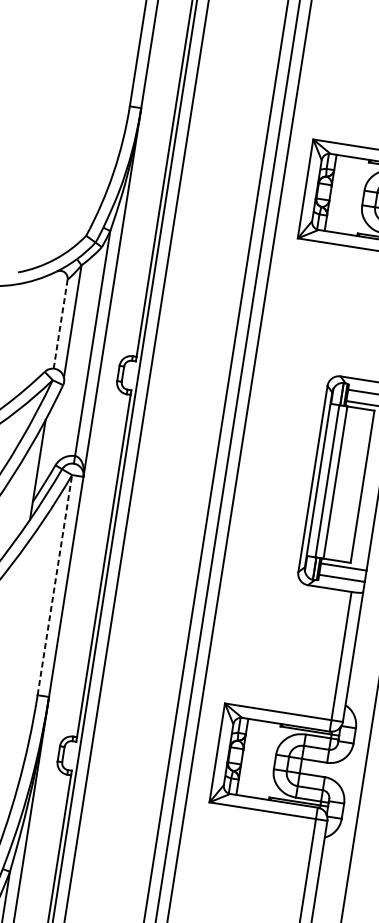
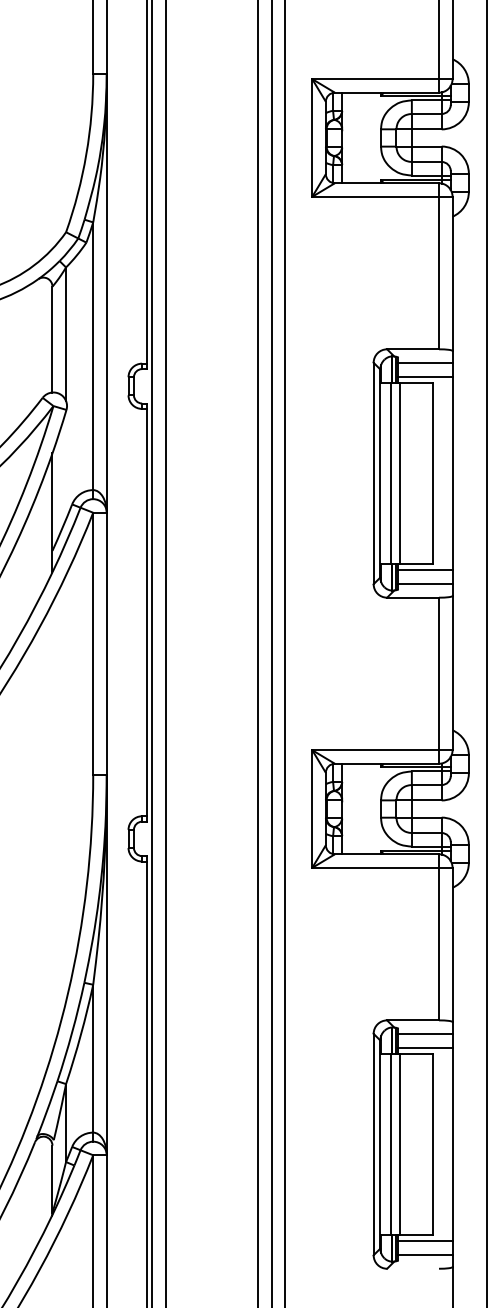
line: (60, 324) -> (52, 339), dashed -> solid
line: (55, 585) -> (93, 643), dashed -> solid

